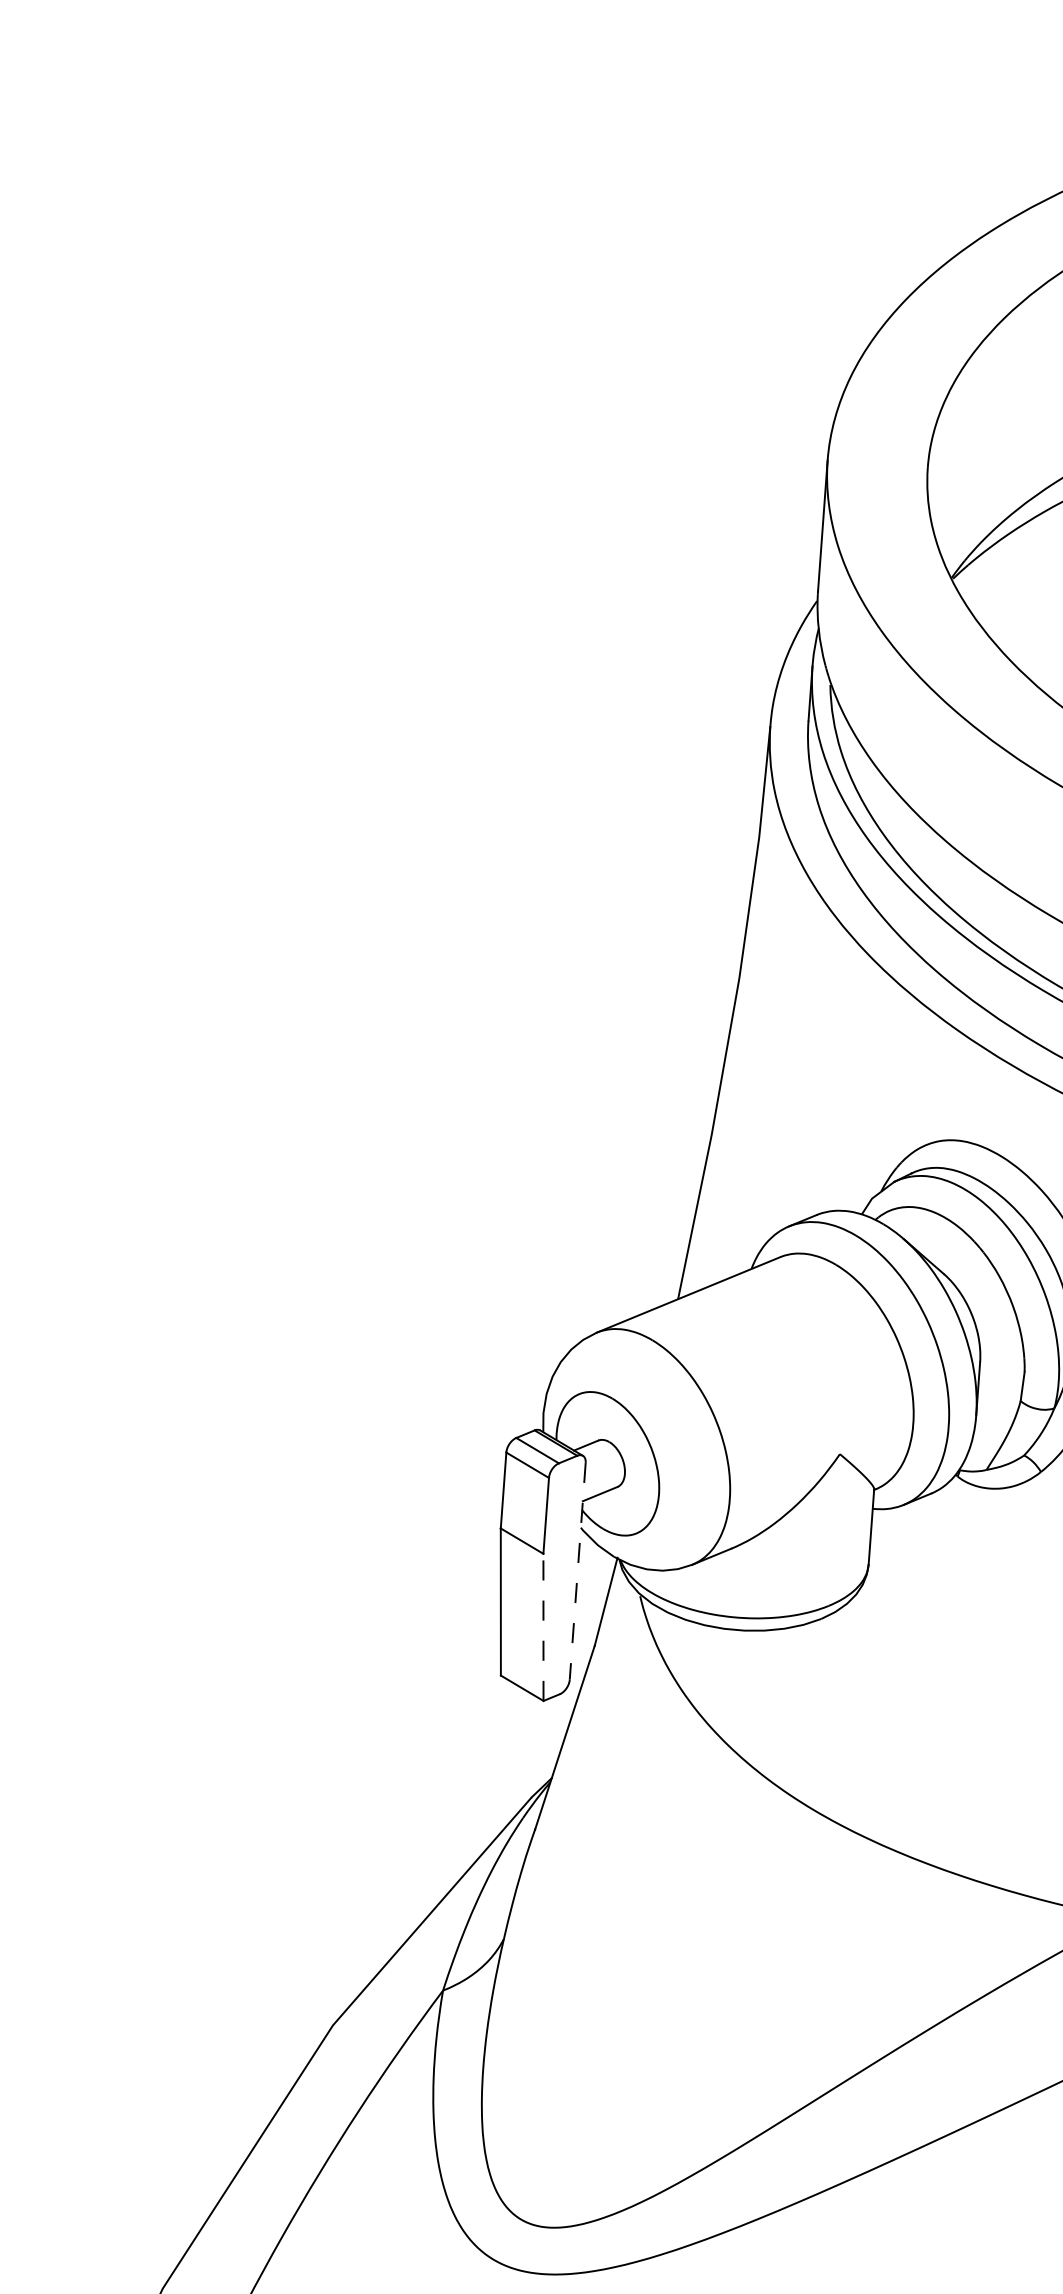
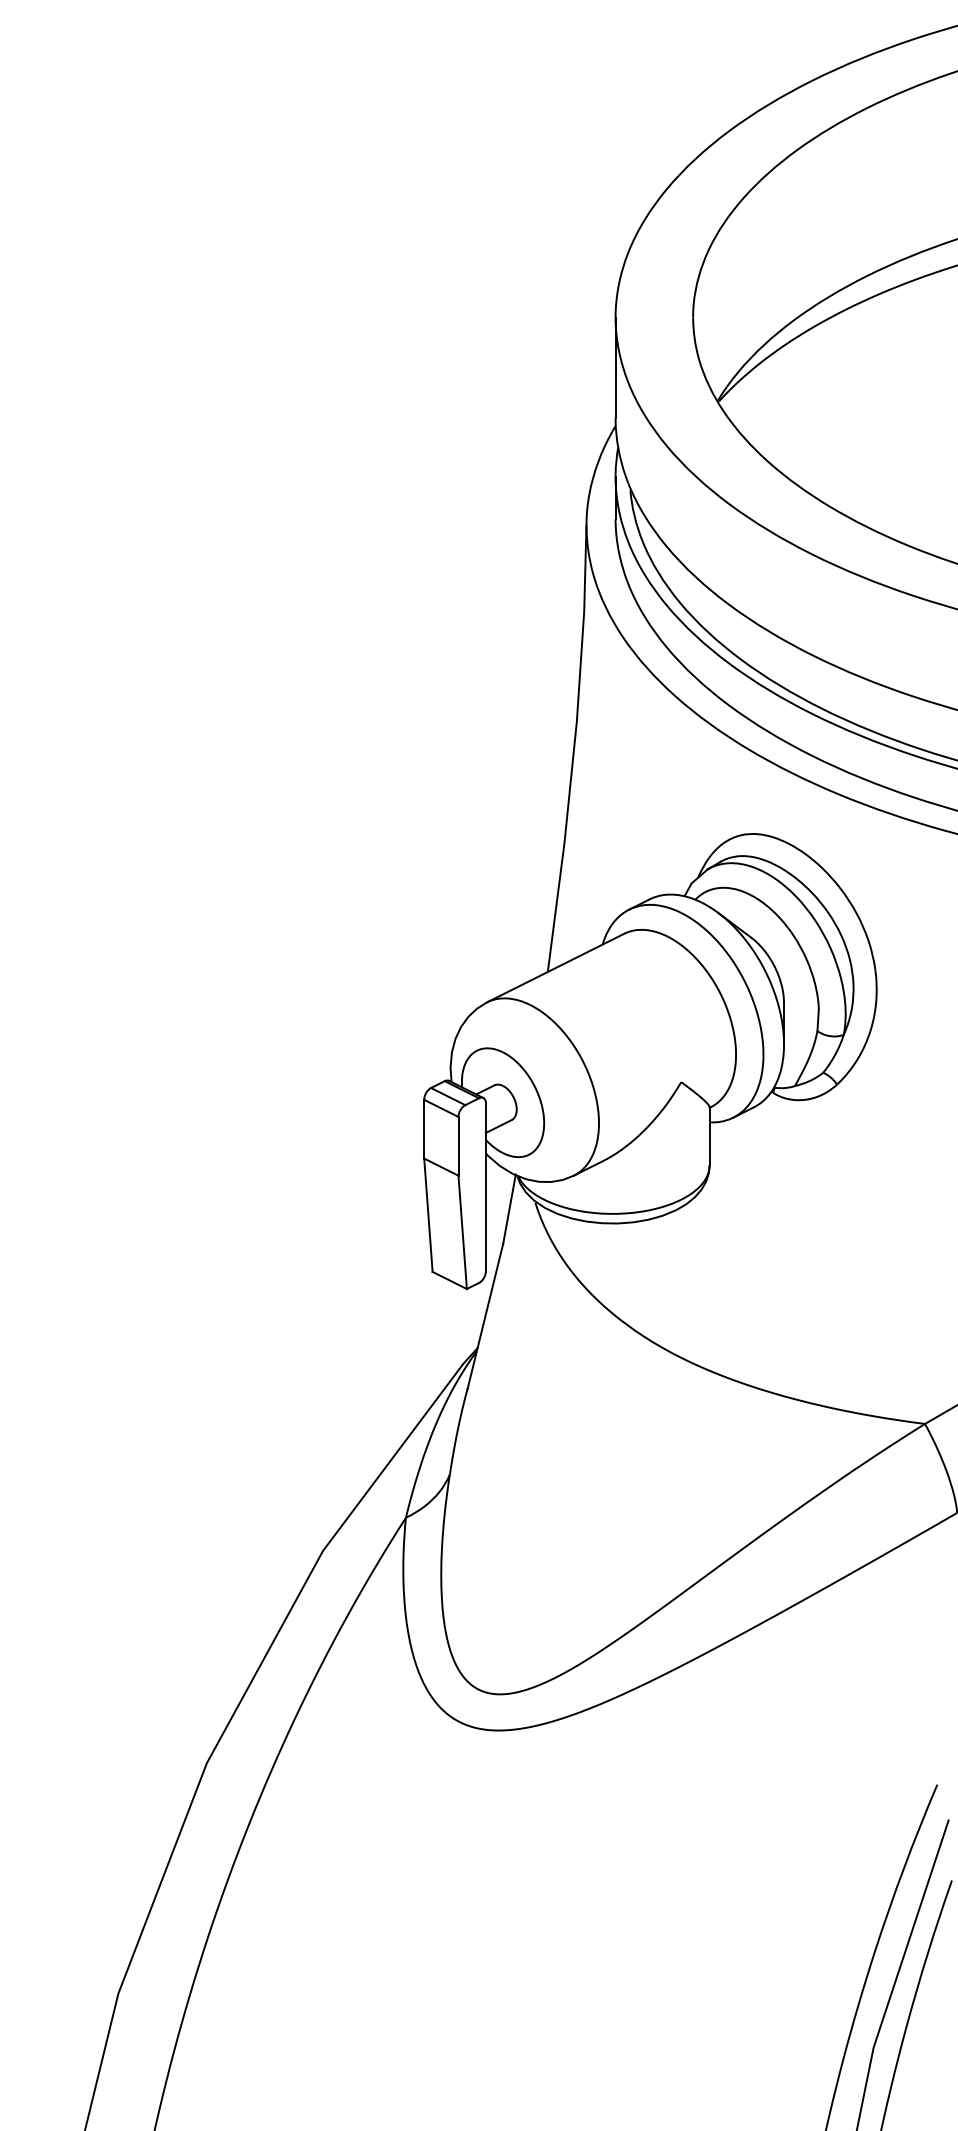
line: (577, 1571) -> (485, 1187), dashed -> solid
line: (543, 1627) -> (462, 1232), dashed -> solid

